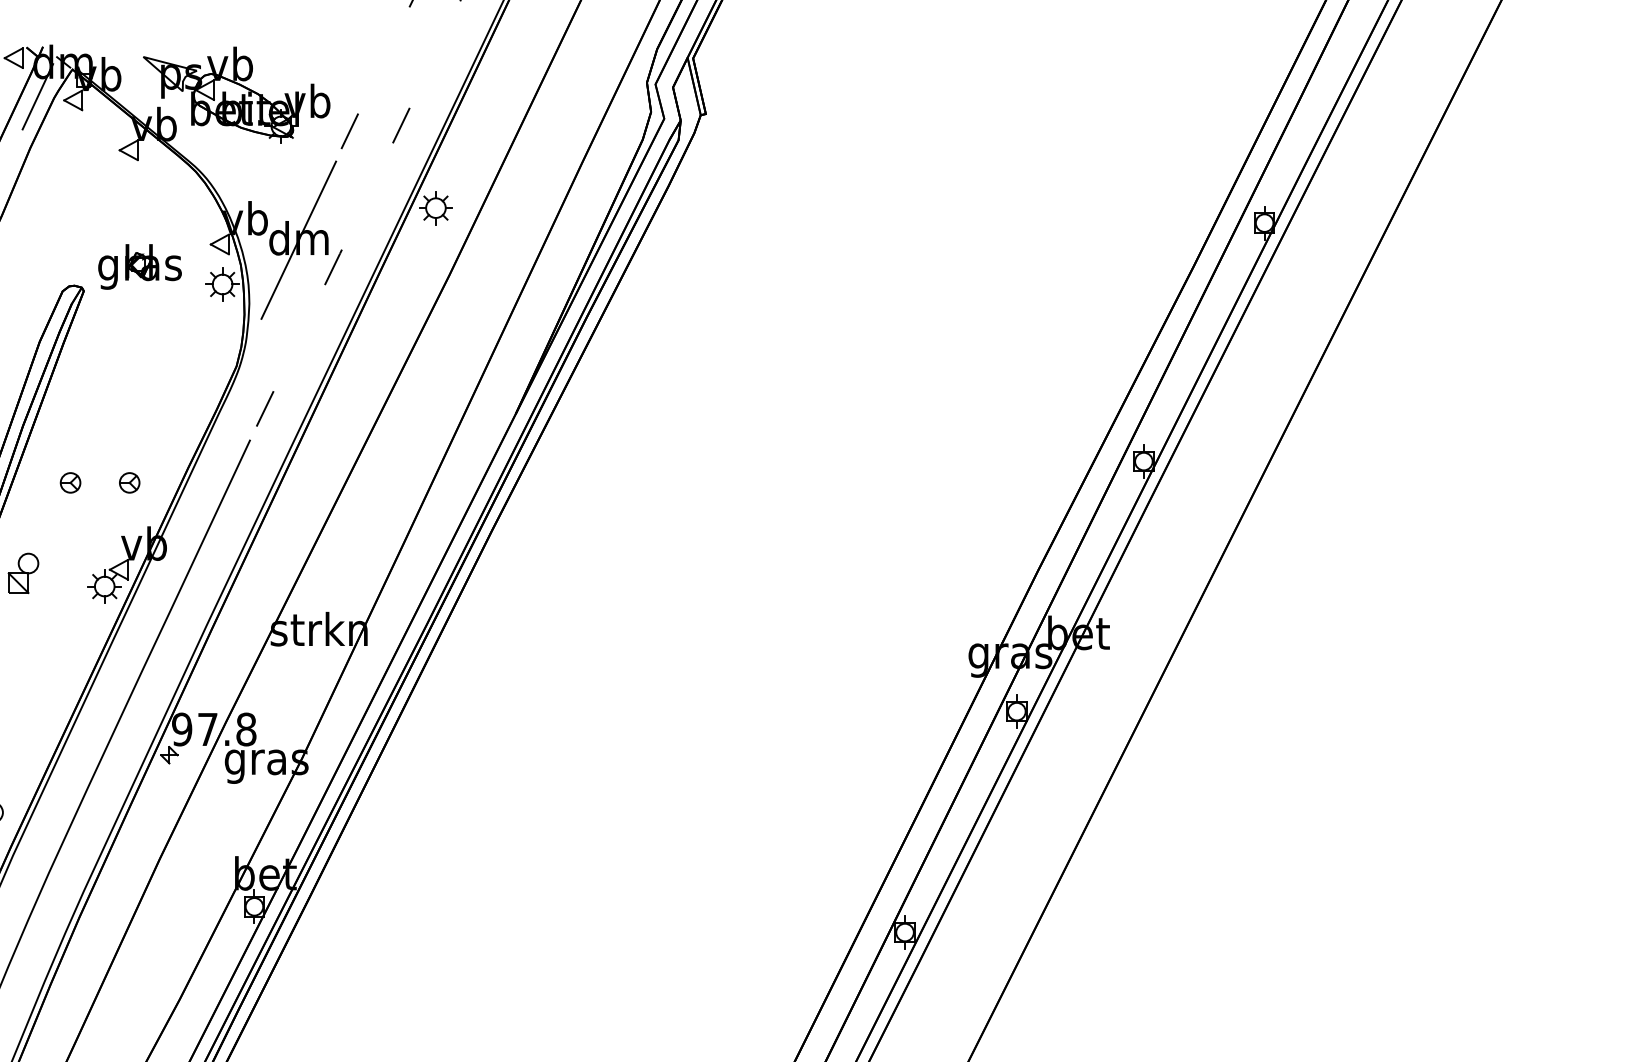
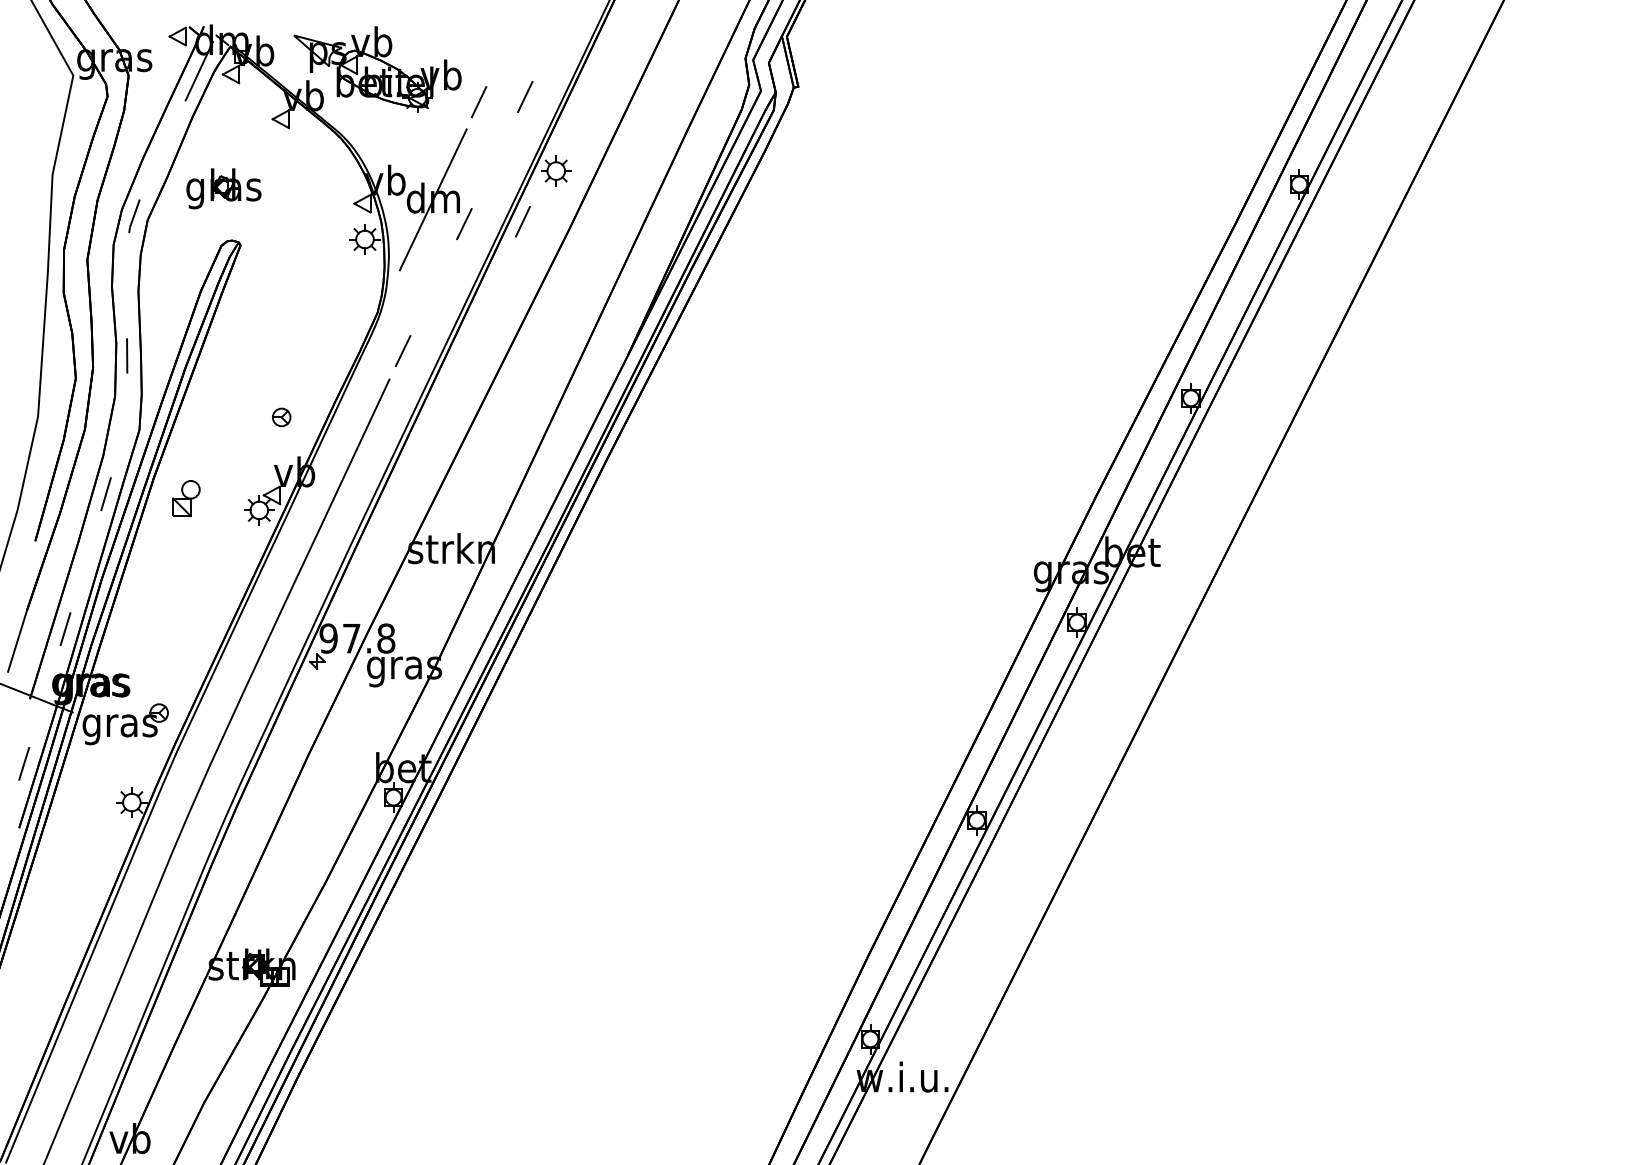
line: (398, 264) -> (522, 221), added
part: (139, 266) -> (223, 188), moved
part: (70, 482) -> (228, 417), removed

